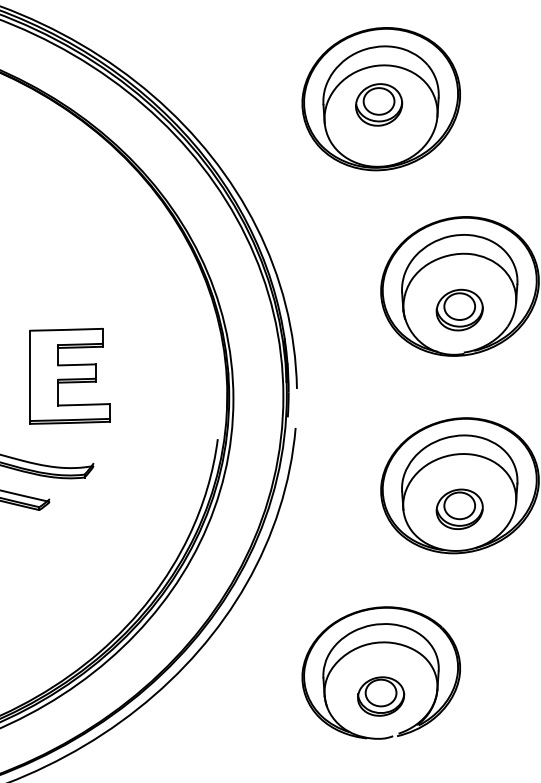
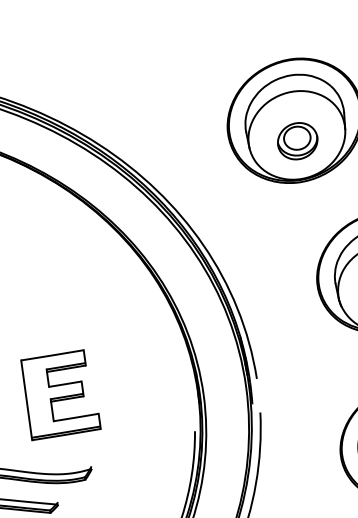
part: (379, 104) -> (298, 140), moved

